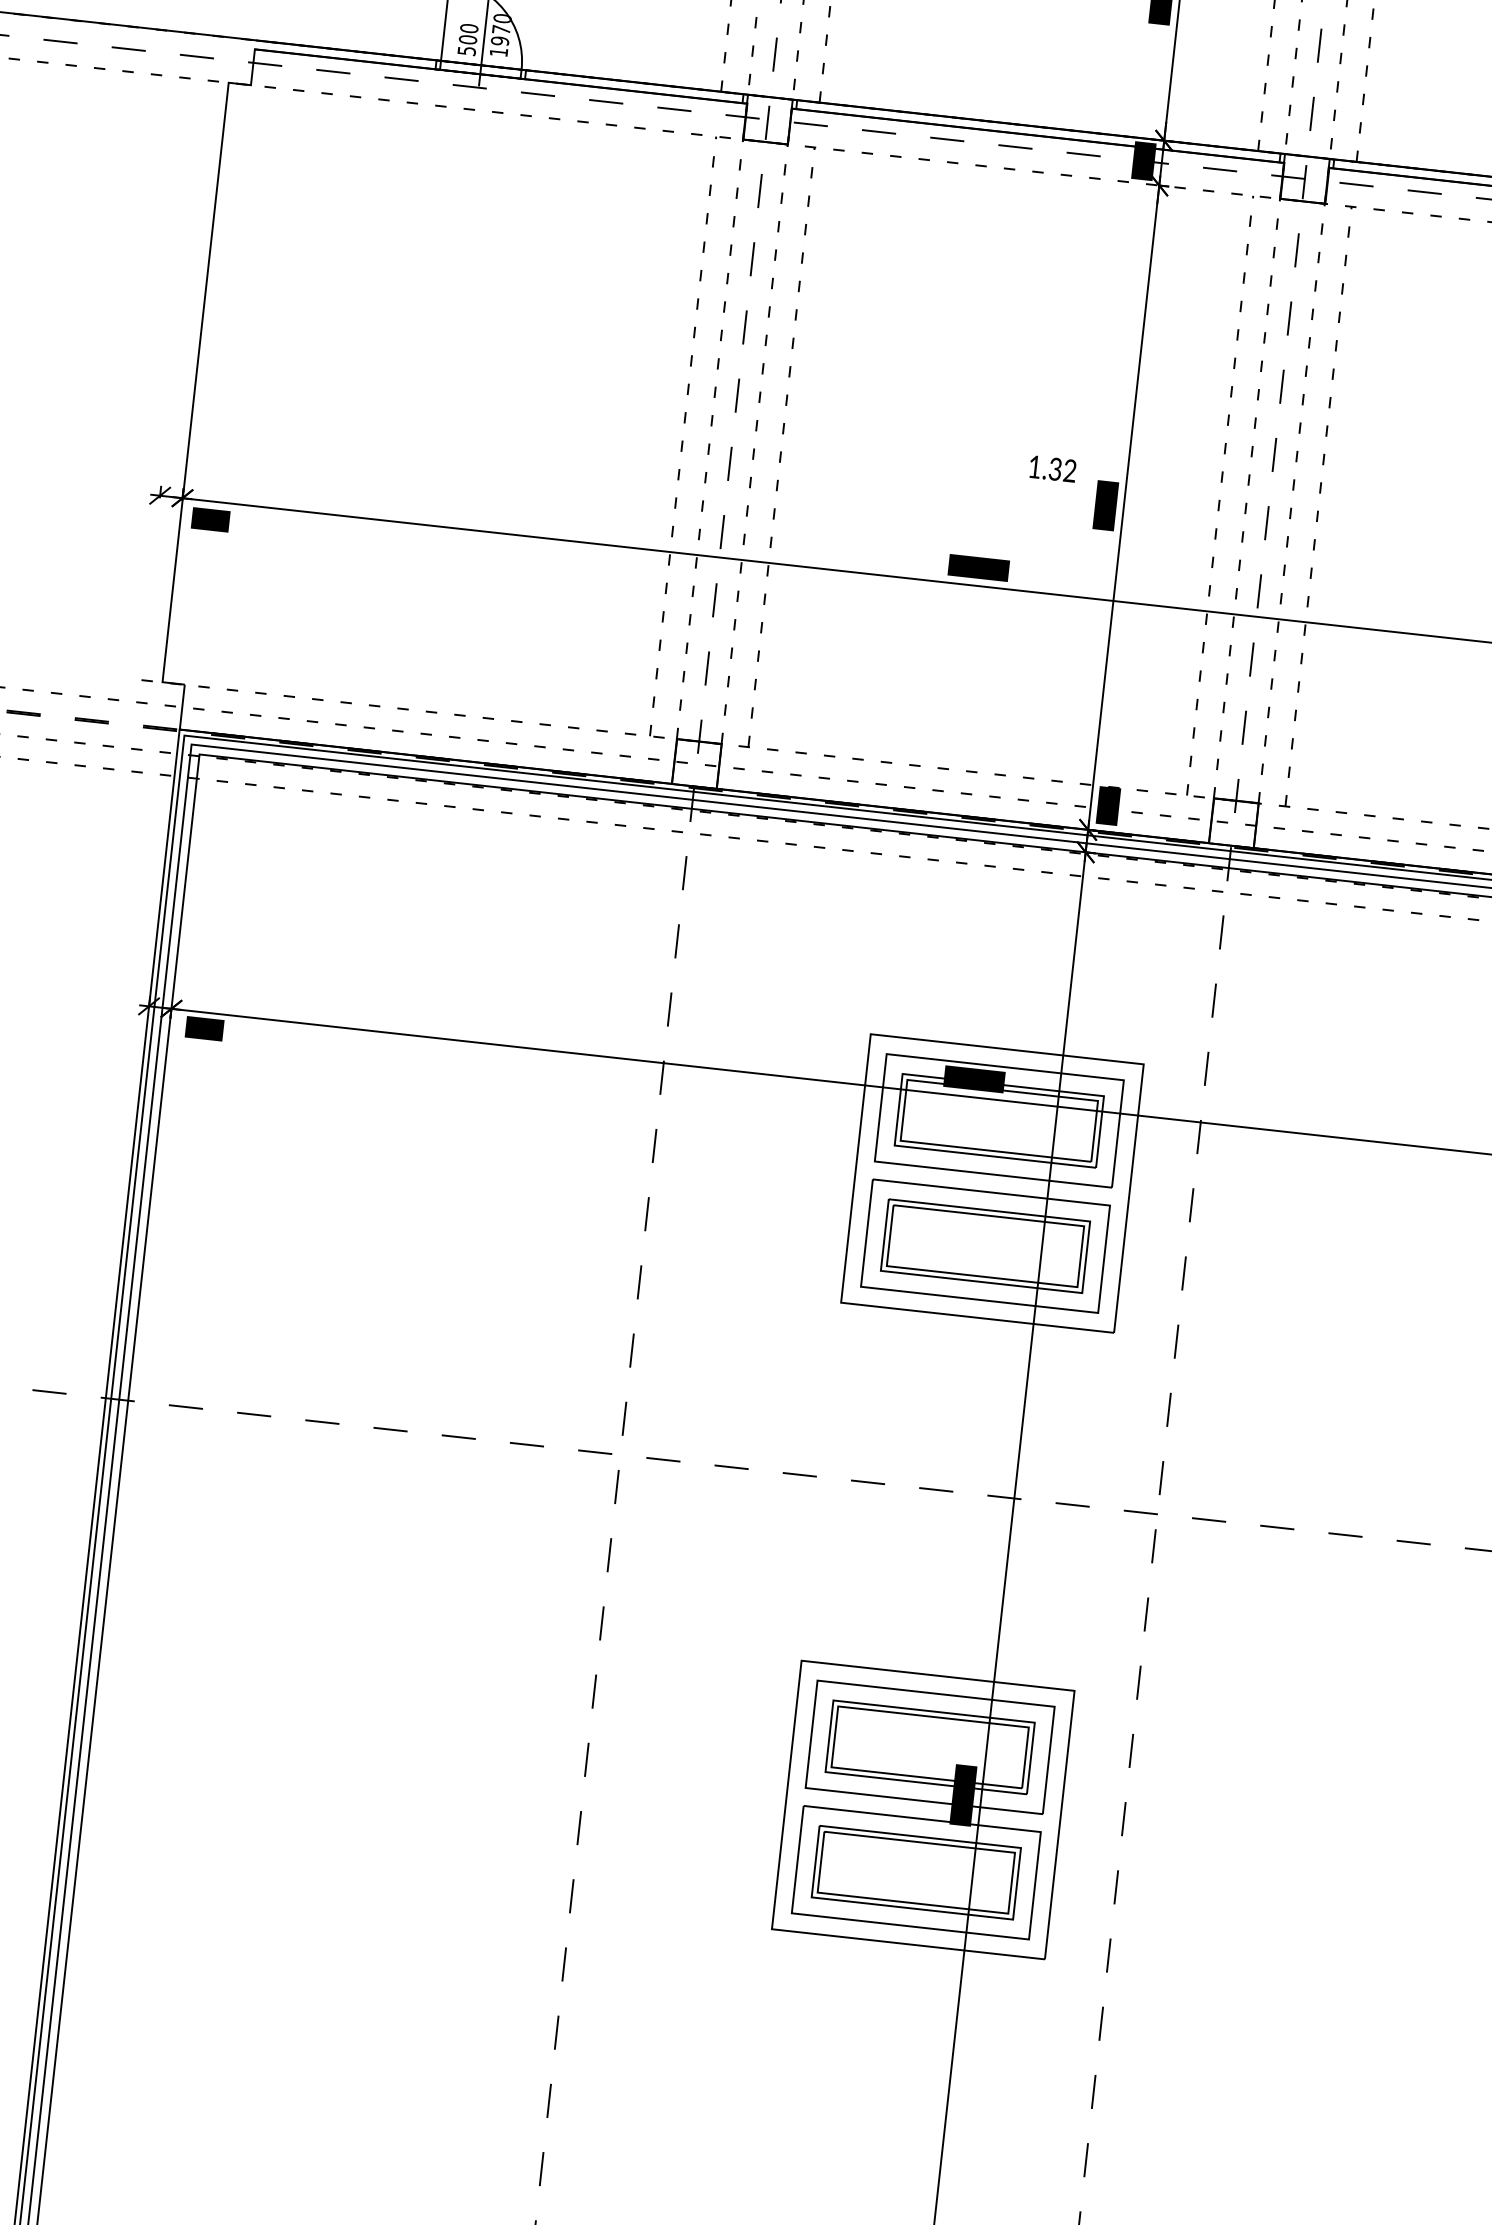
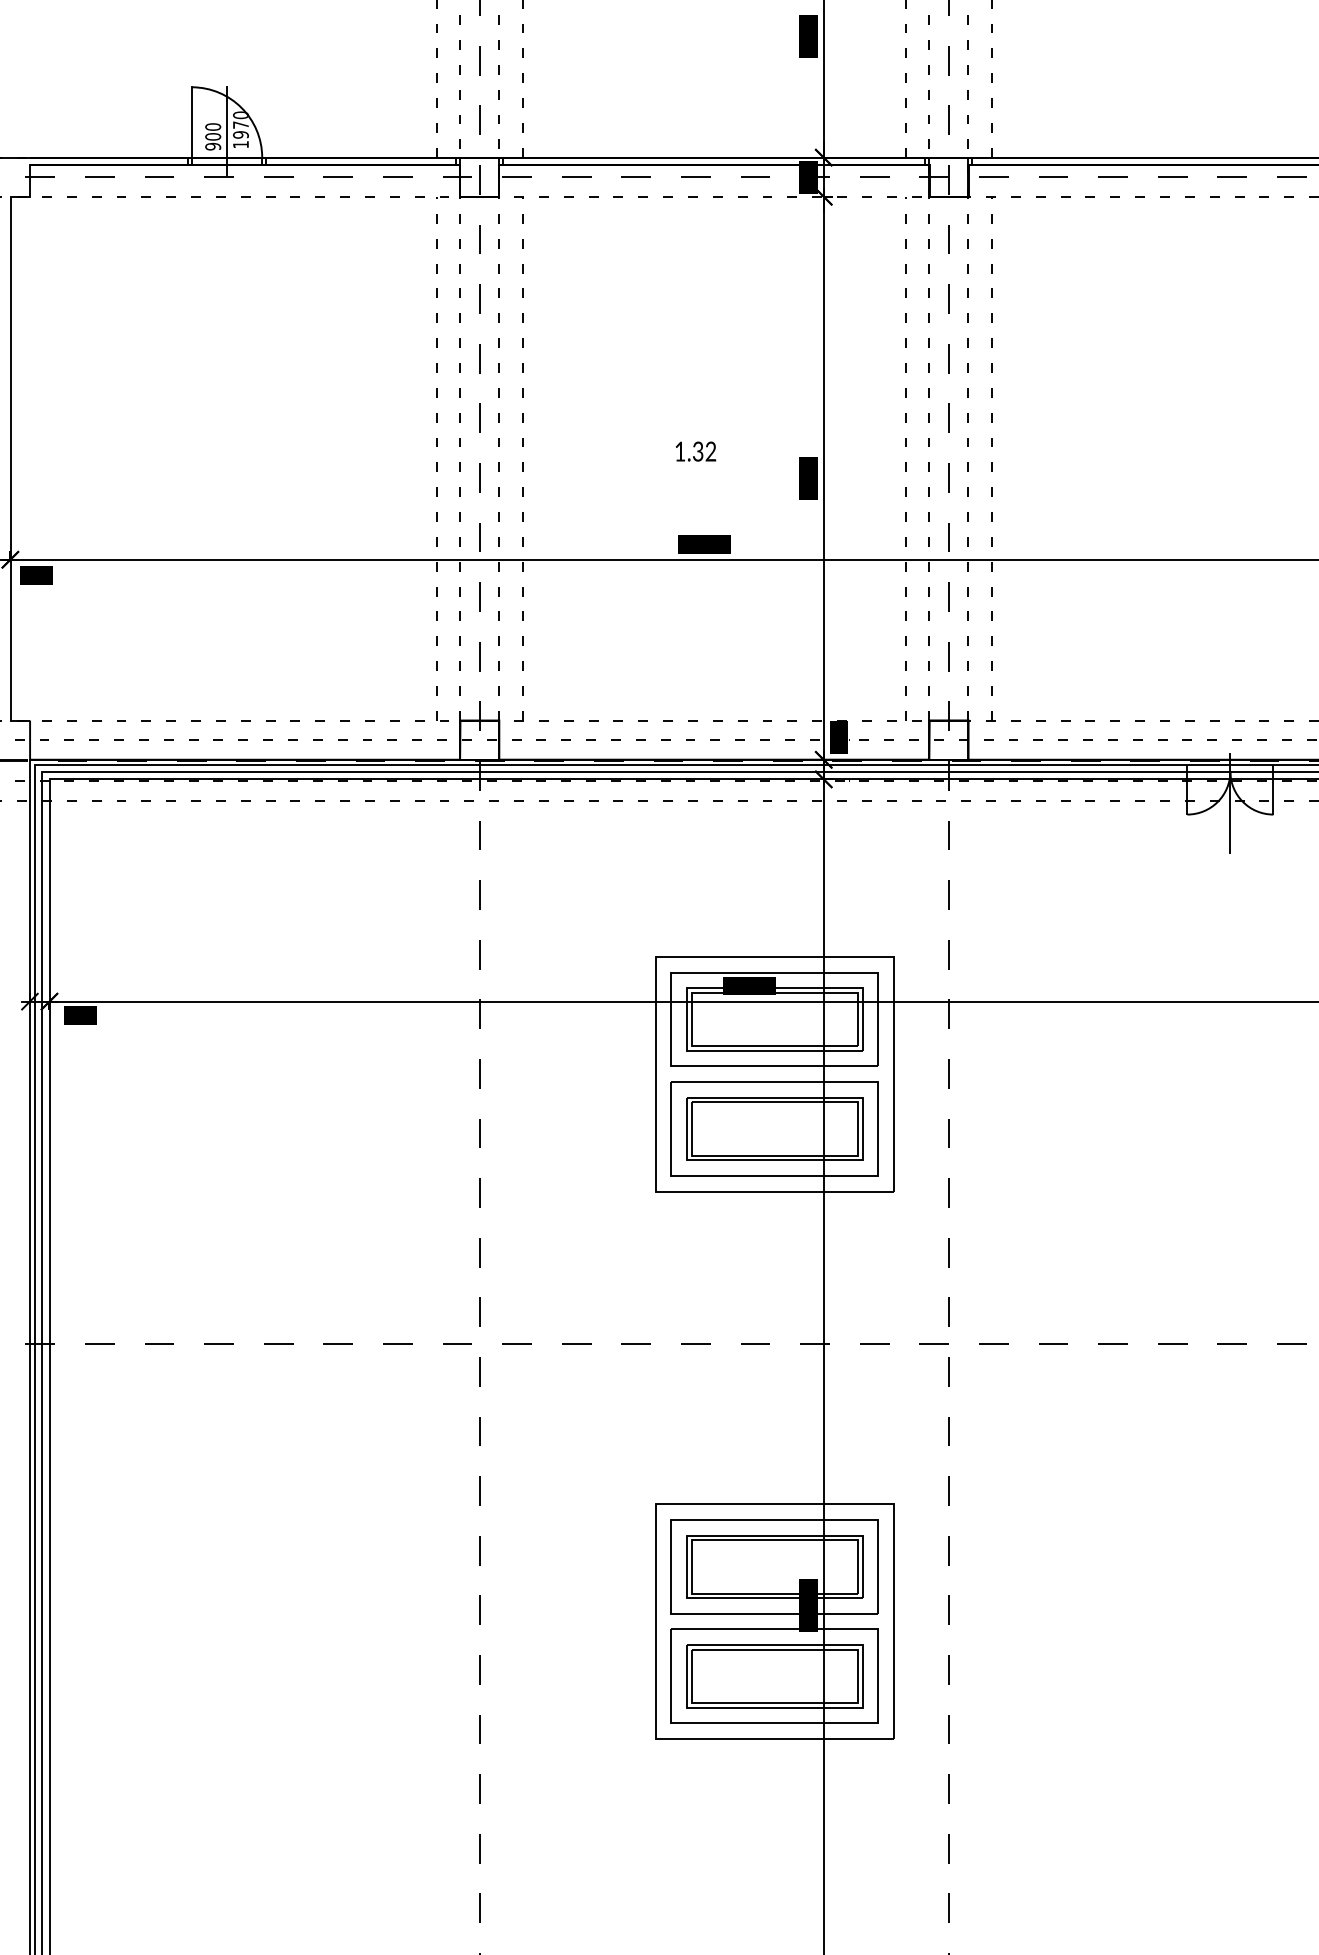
text: (466, 50) -> (212, 146), 500 -> 900
text: (1053, 468) -> (696, 451), moved

